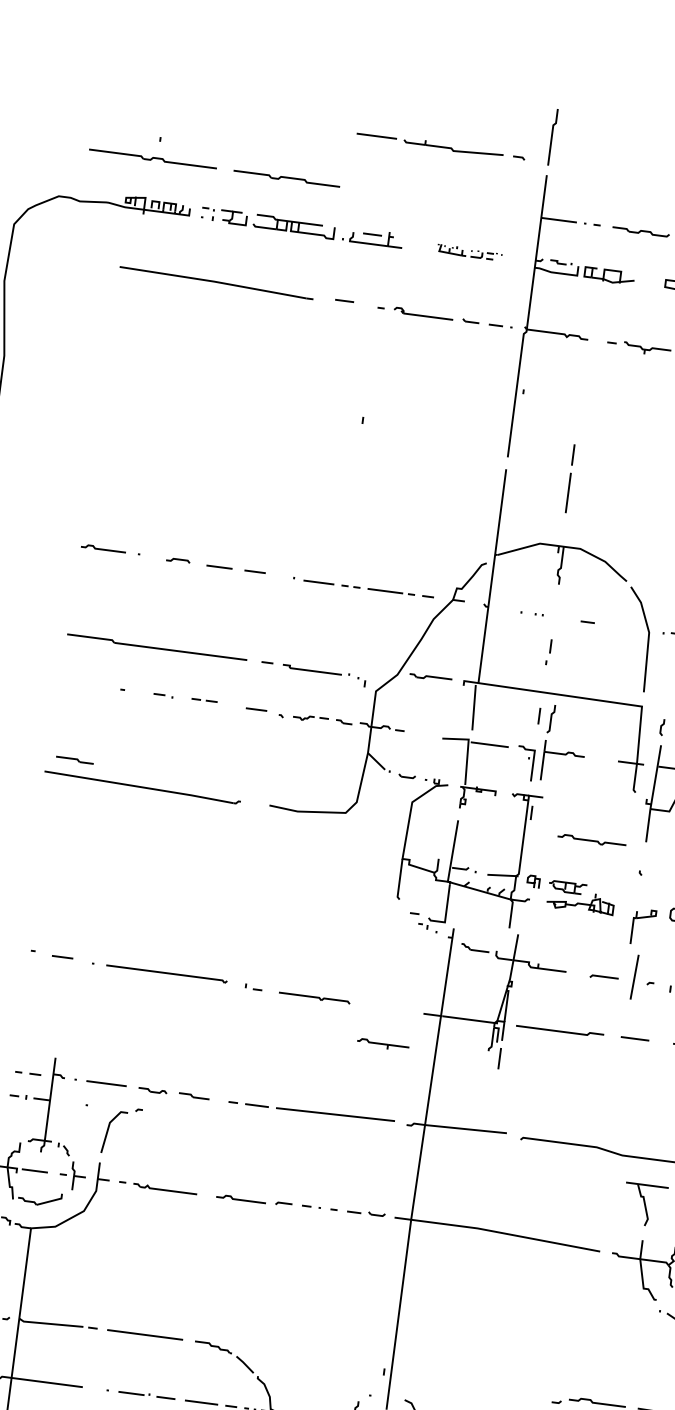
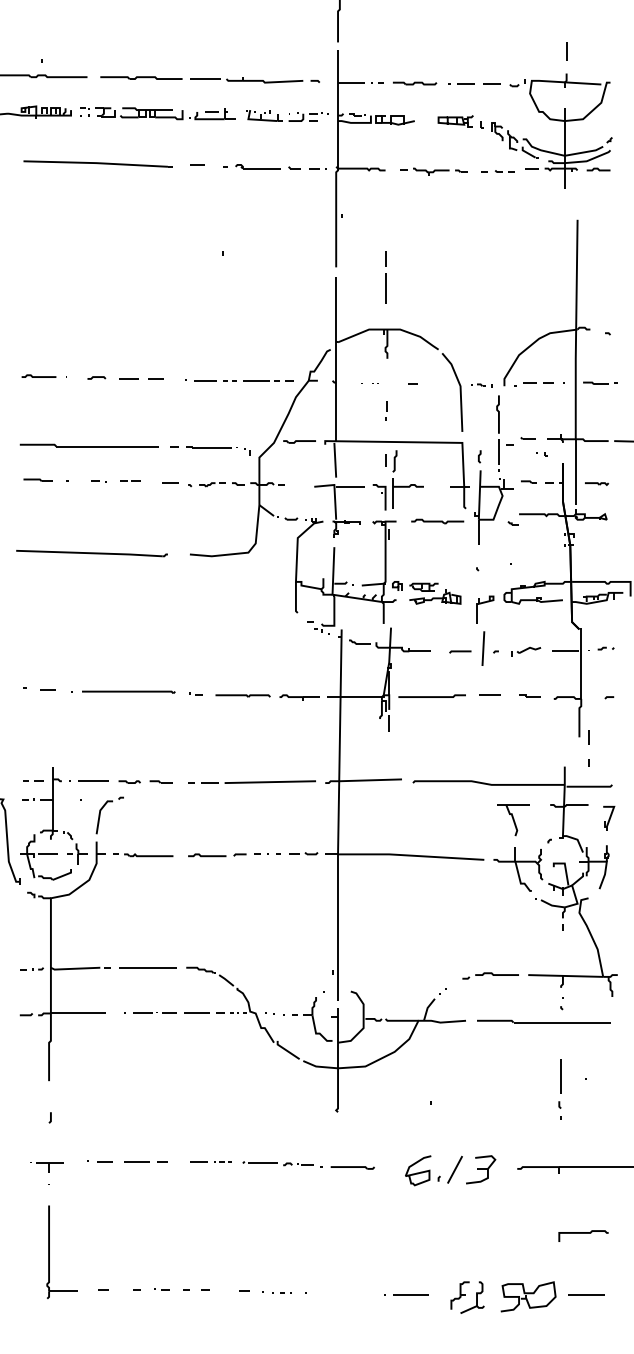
part: (440, 146) -> (254, 80), moved
part: (470, 251) -> (287, 115), size x1.67
line: (74, 759) -> (37, 479), moved
part: (591, 840) -> (437, 521), moved
part: (383, 1044) -> (299, 697), moved

